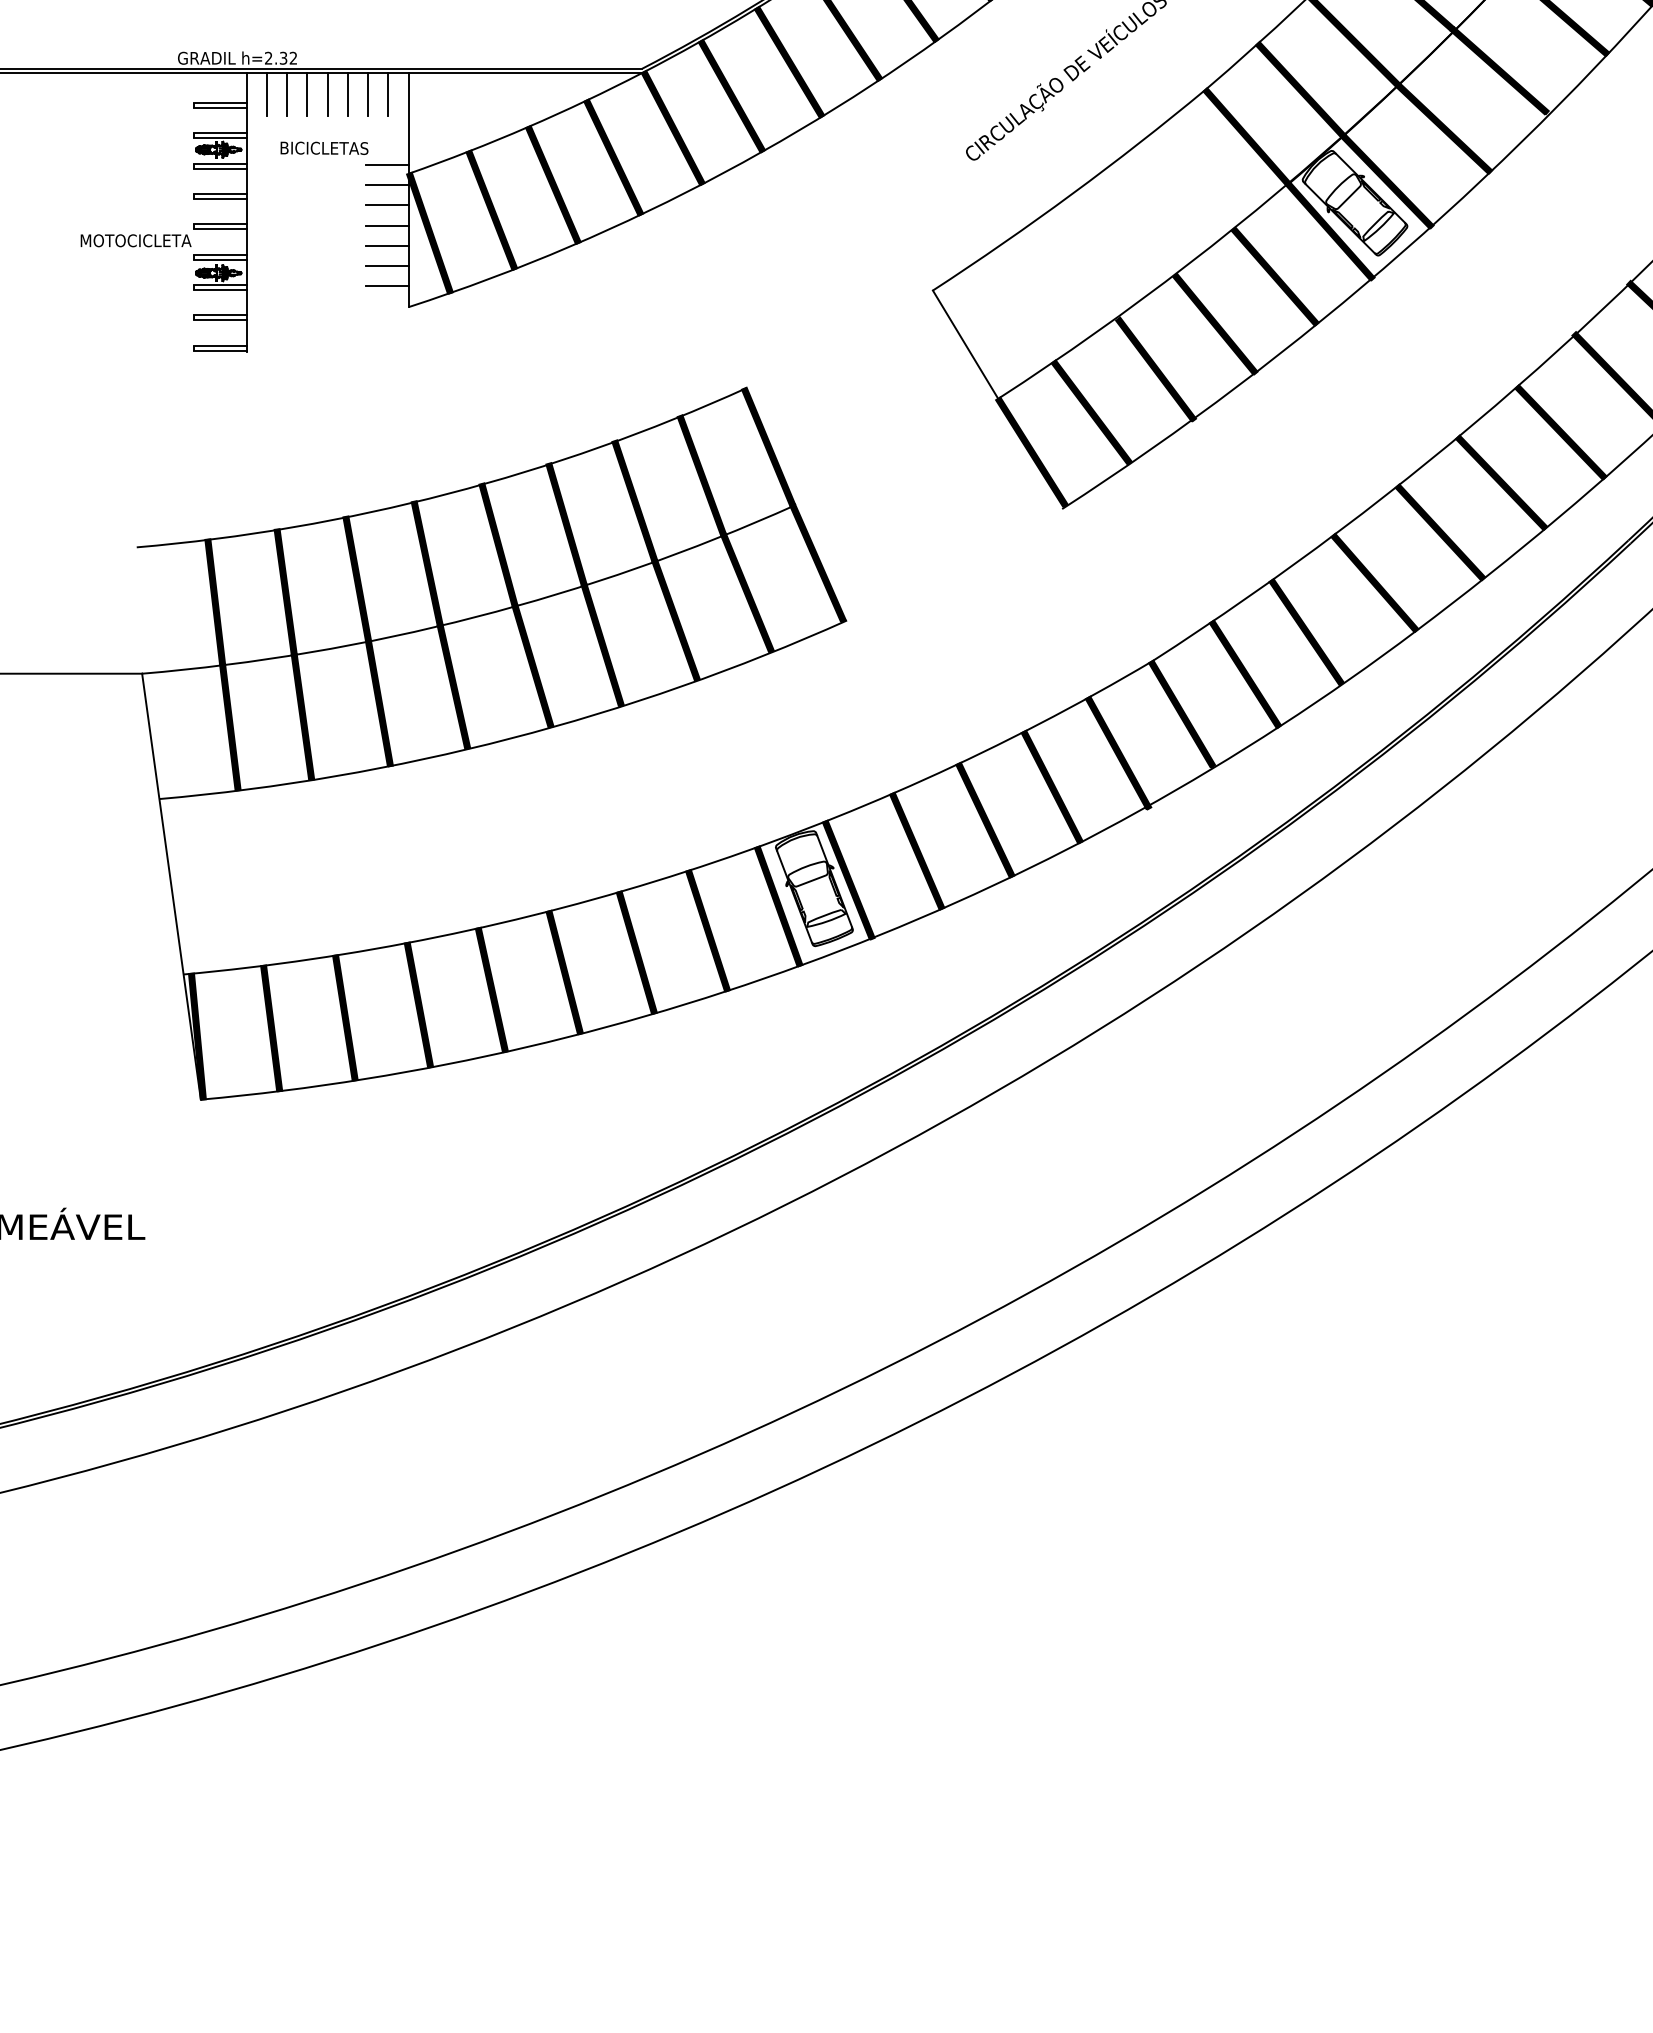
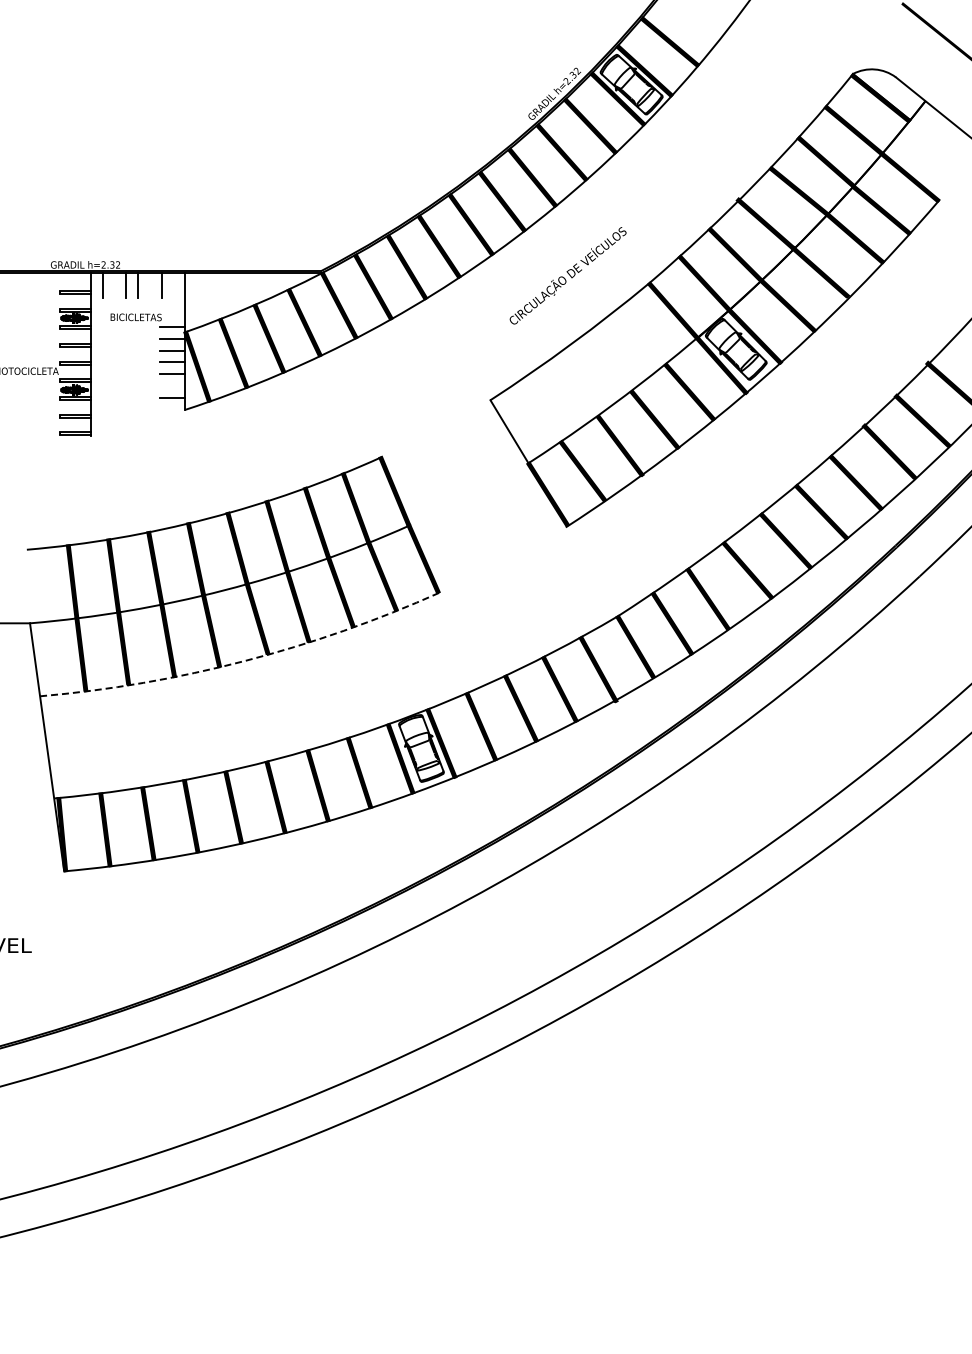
line: (287, 93) -> (114, 285), removed
line: (347, 93) -> (149, 285), removed
line: (388, 93) -> (173, 285), removed
line: (386, 265) -> (172, 385), removed
arc: (510, 739) -> (244, 661), solid -> dashed

